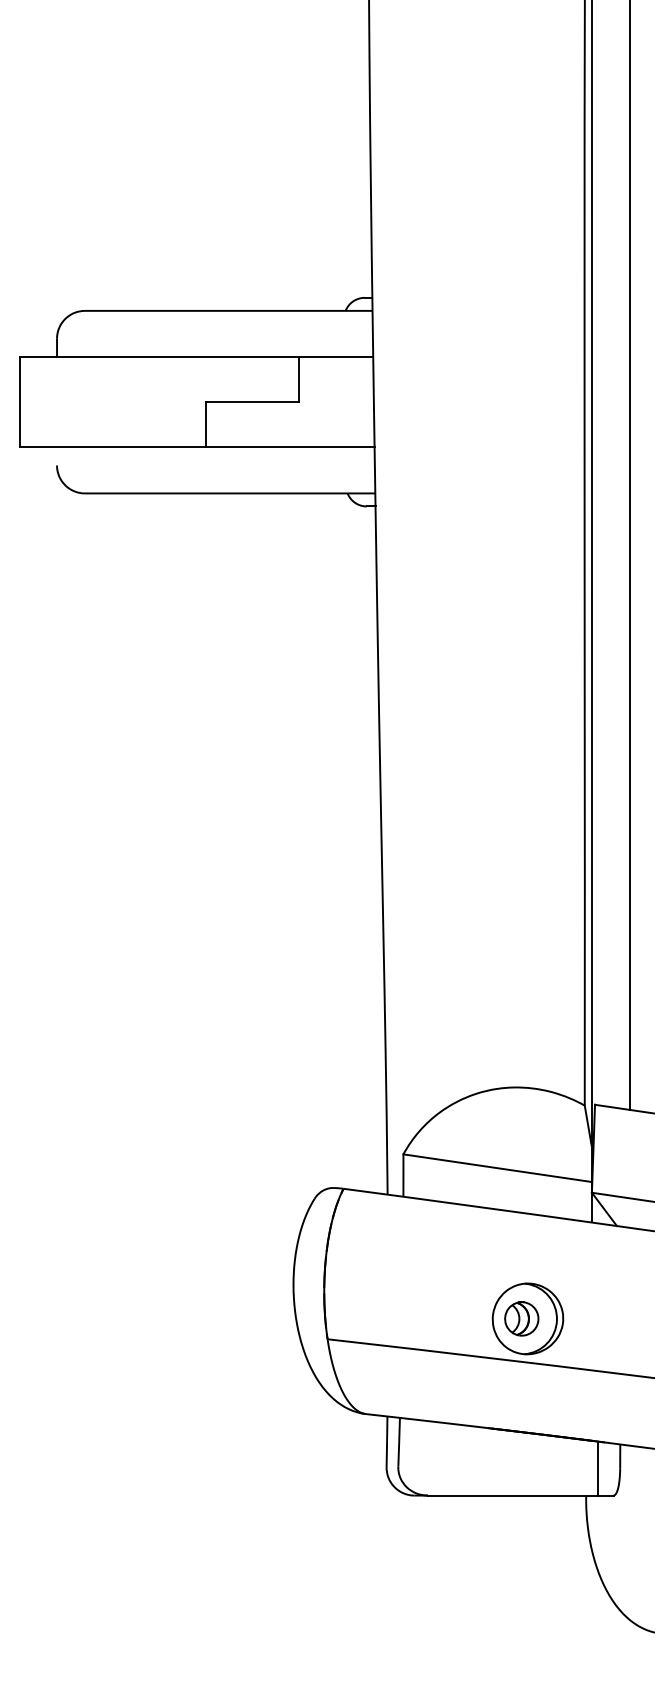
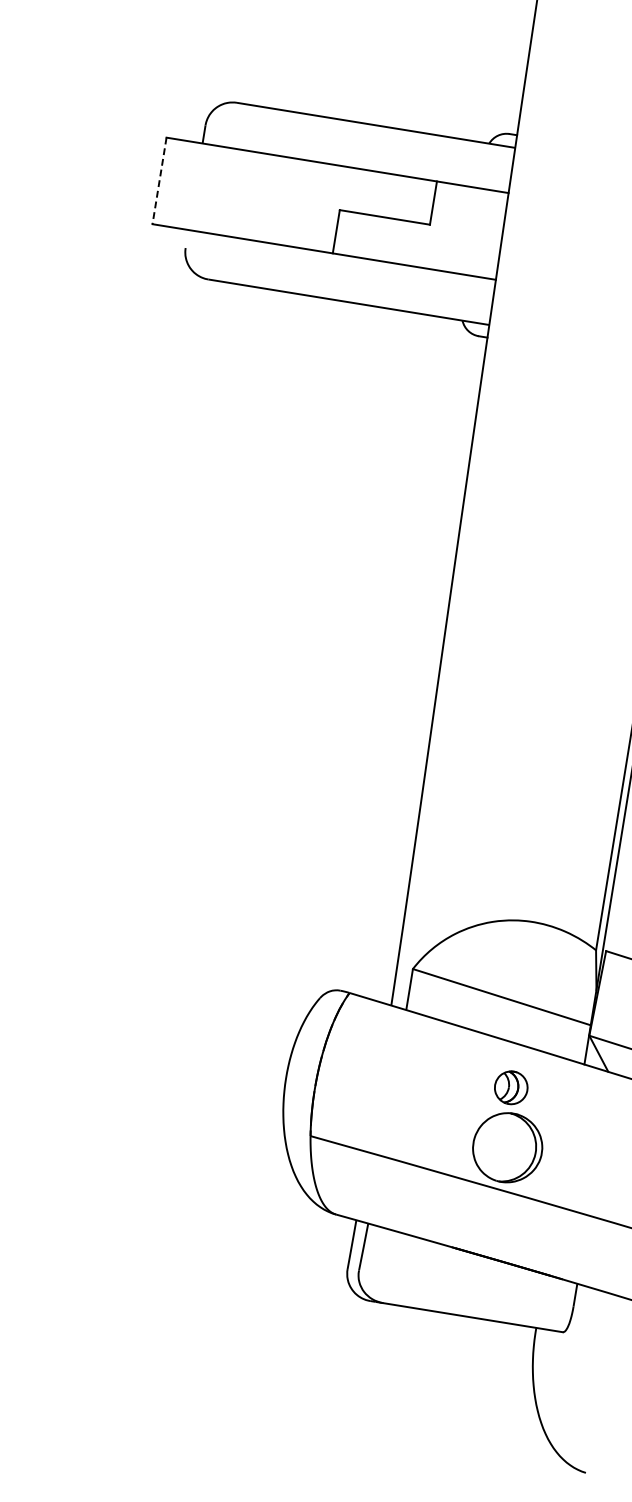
line: (19, 402) -> (159, 181), solid -> dashed
part: (521, 1318) -> (511, 1087), moved
line: (598, 1468) -> (552, 1303), removed

